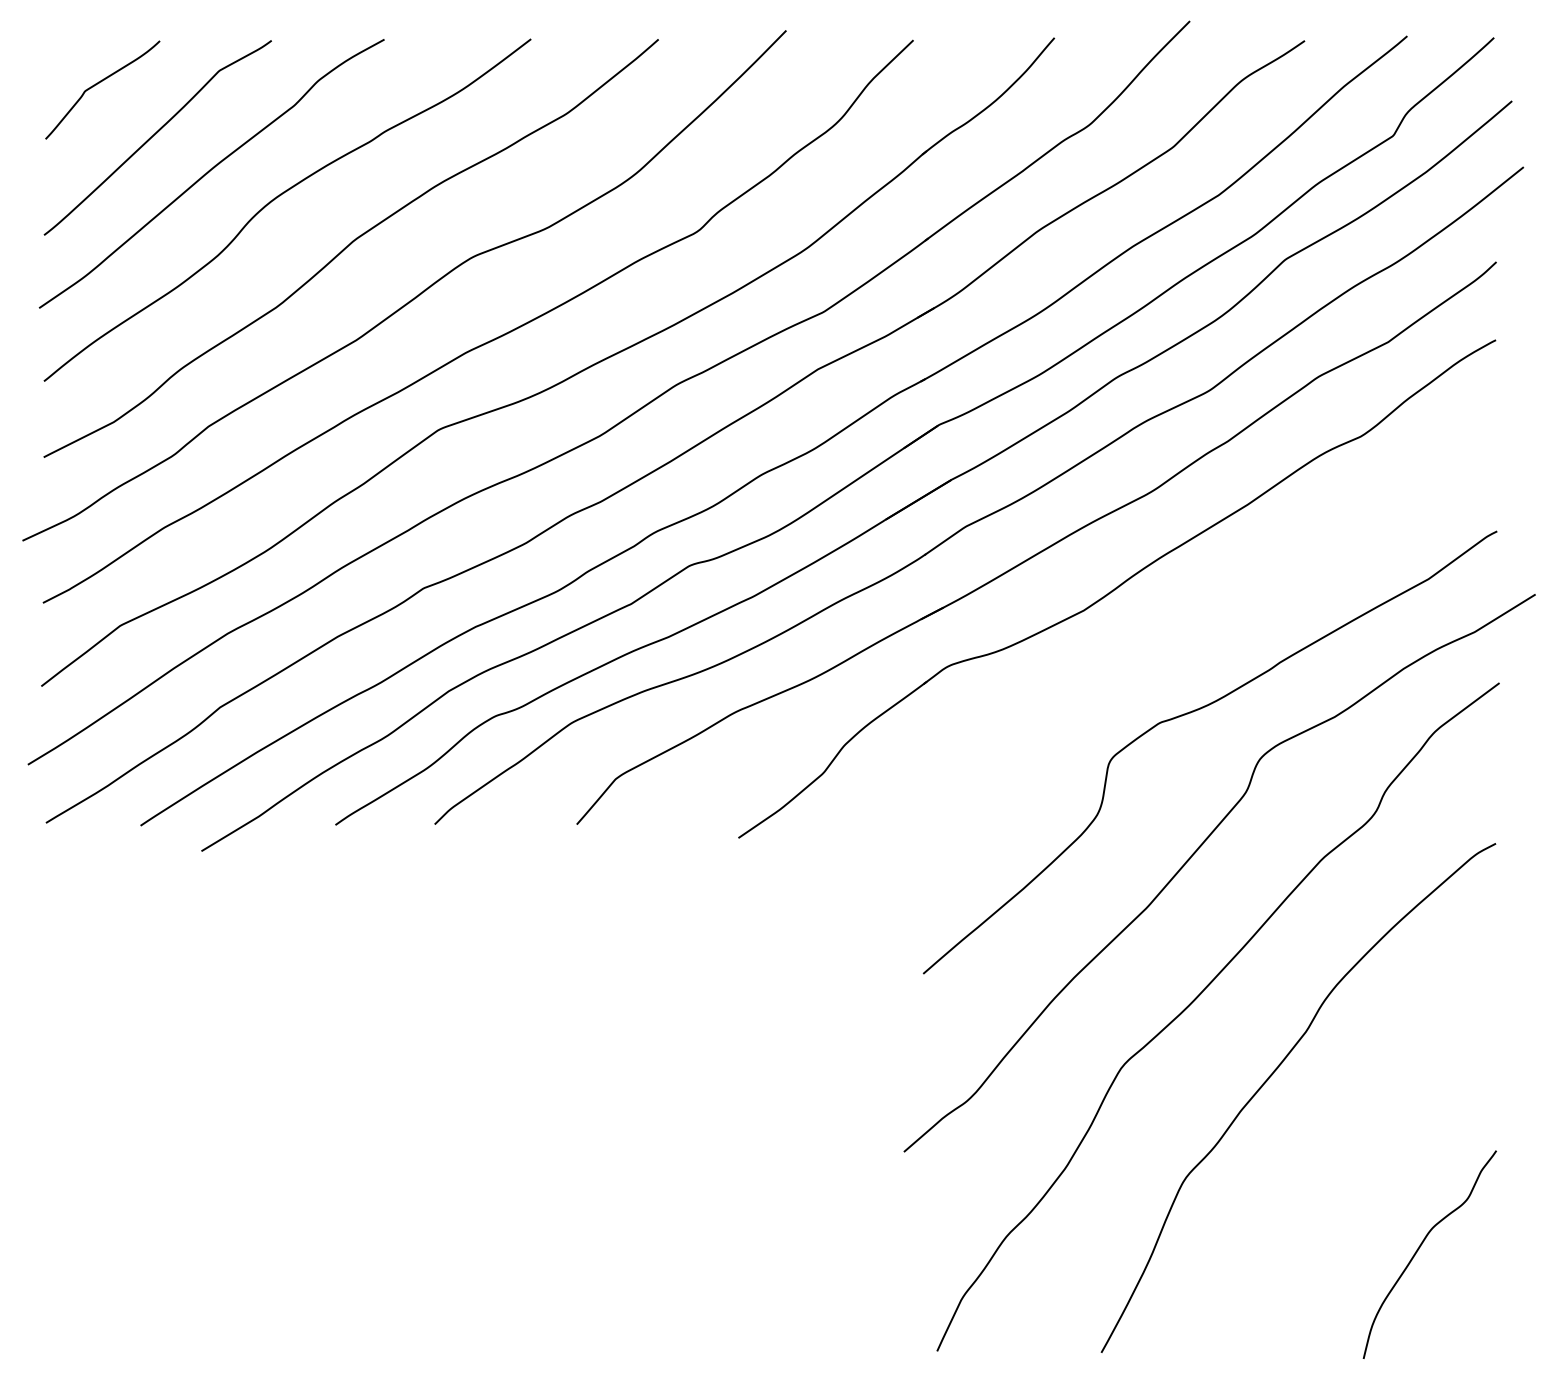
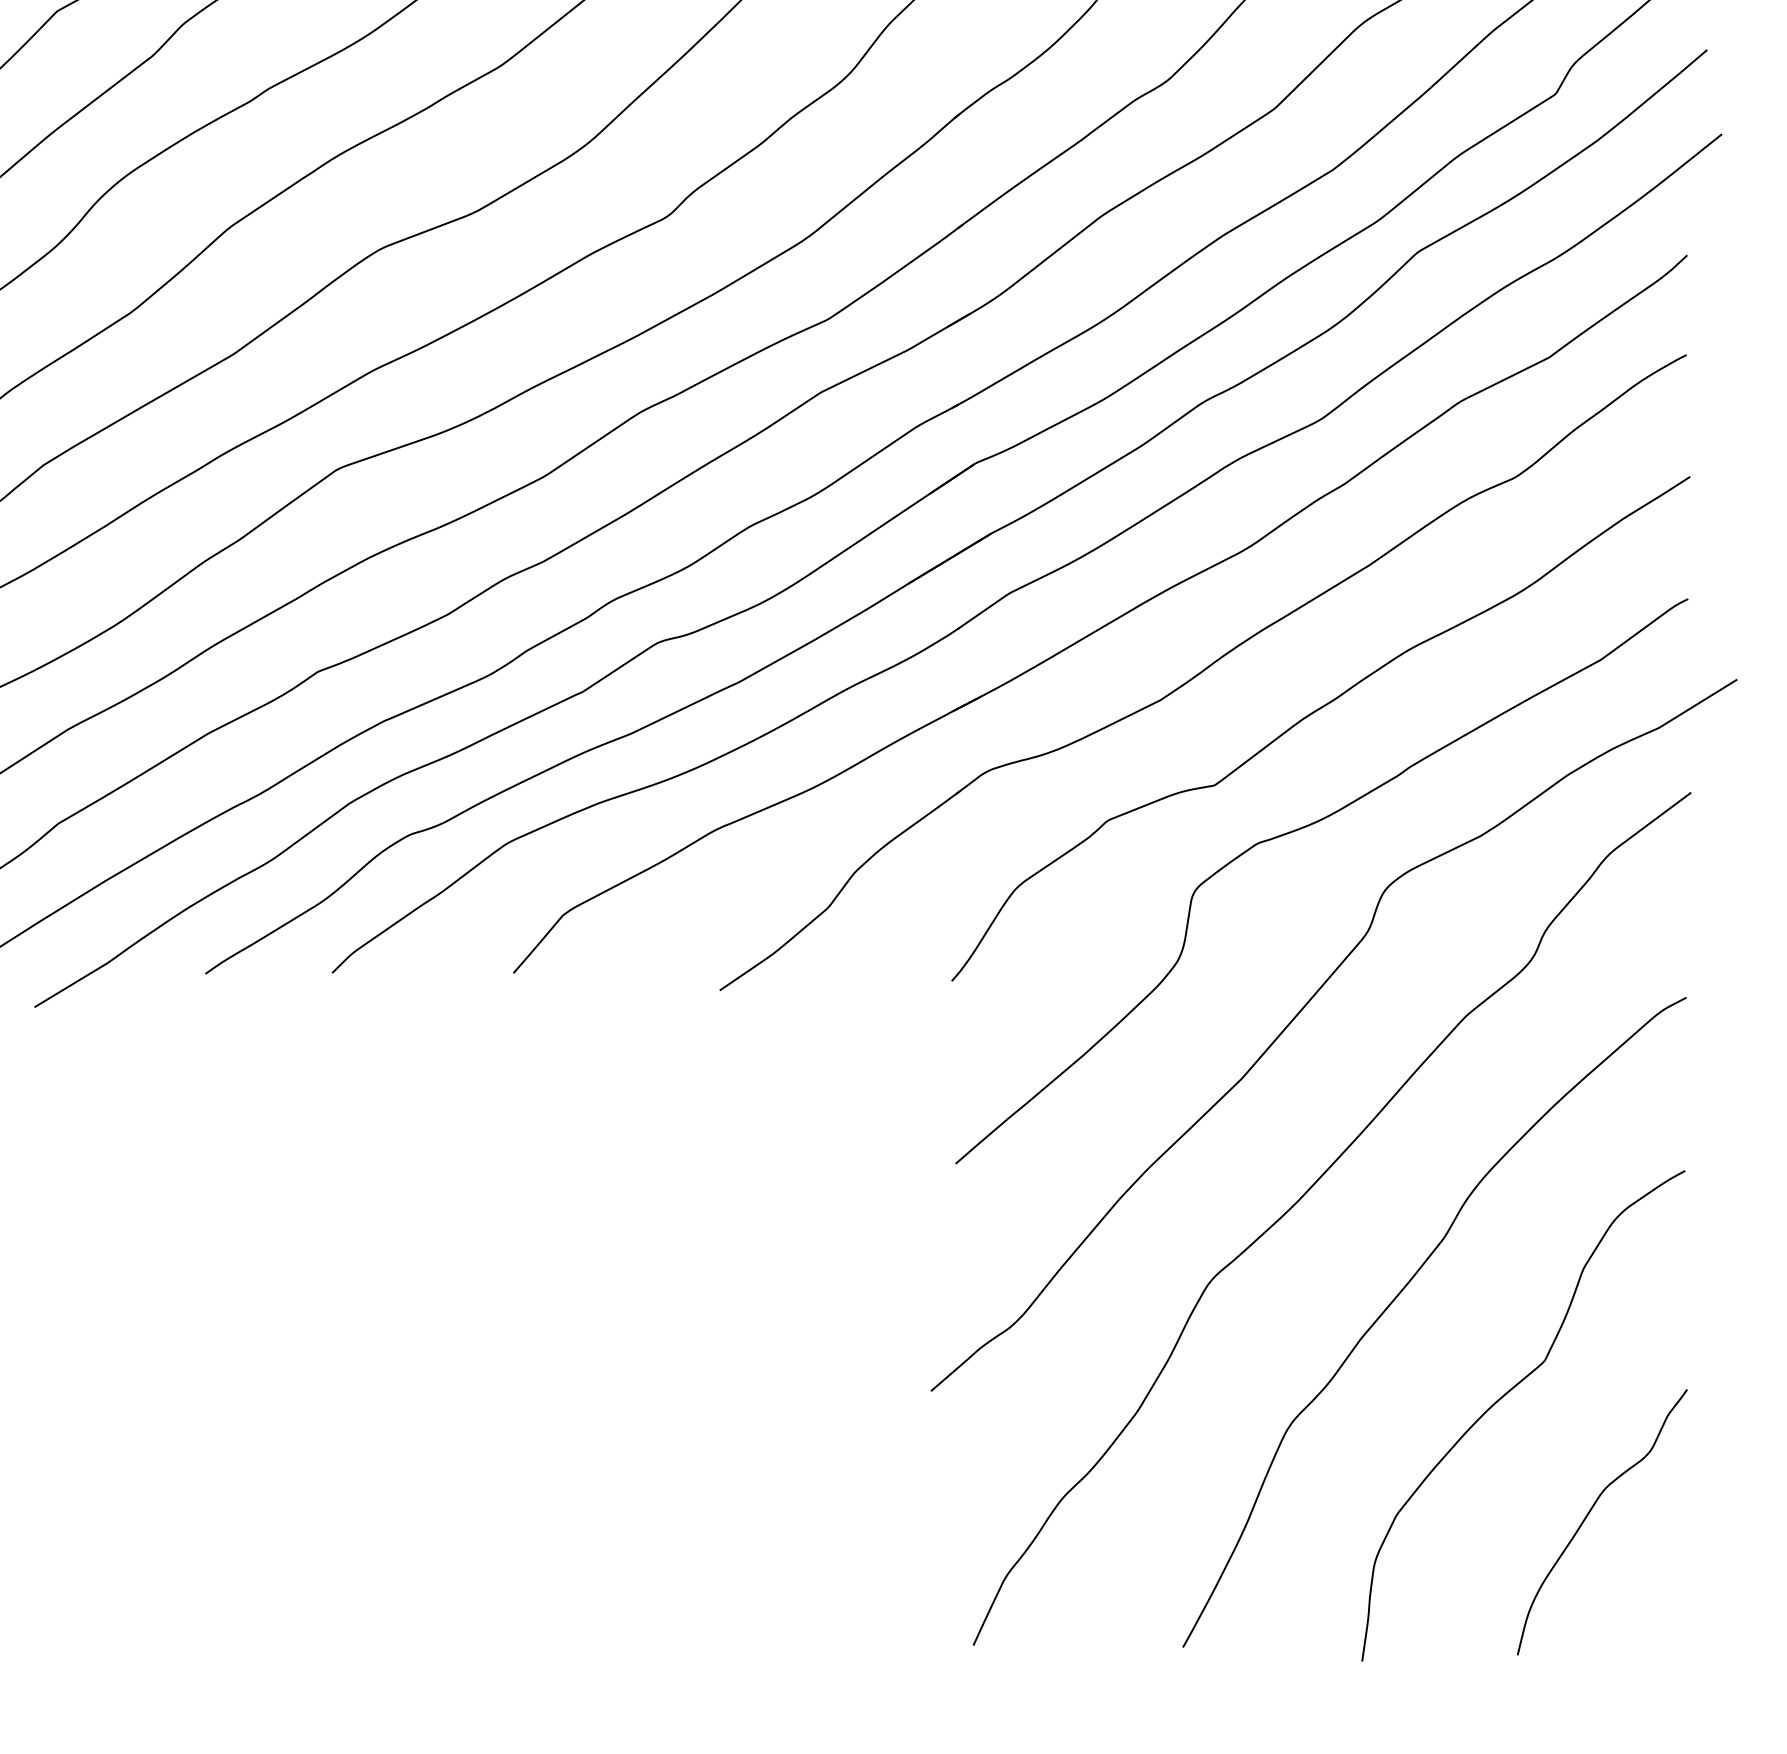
curve: (1202, 622) -> (1312, 715), added
curve: (1353, 1156) -> (1504, 1396), added

